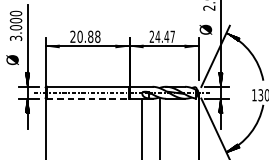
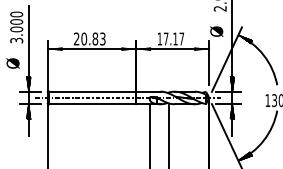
text: (97, 36) -> (102, 38), 20.88 -> 20.83
text: (159, 36) -> (167, 38), 24.47 -> 17.17
line: (87, 98) -> (92, 104), dashed -> solid

